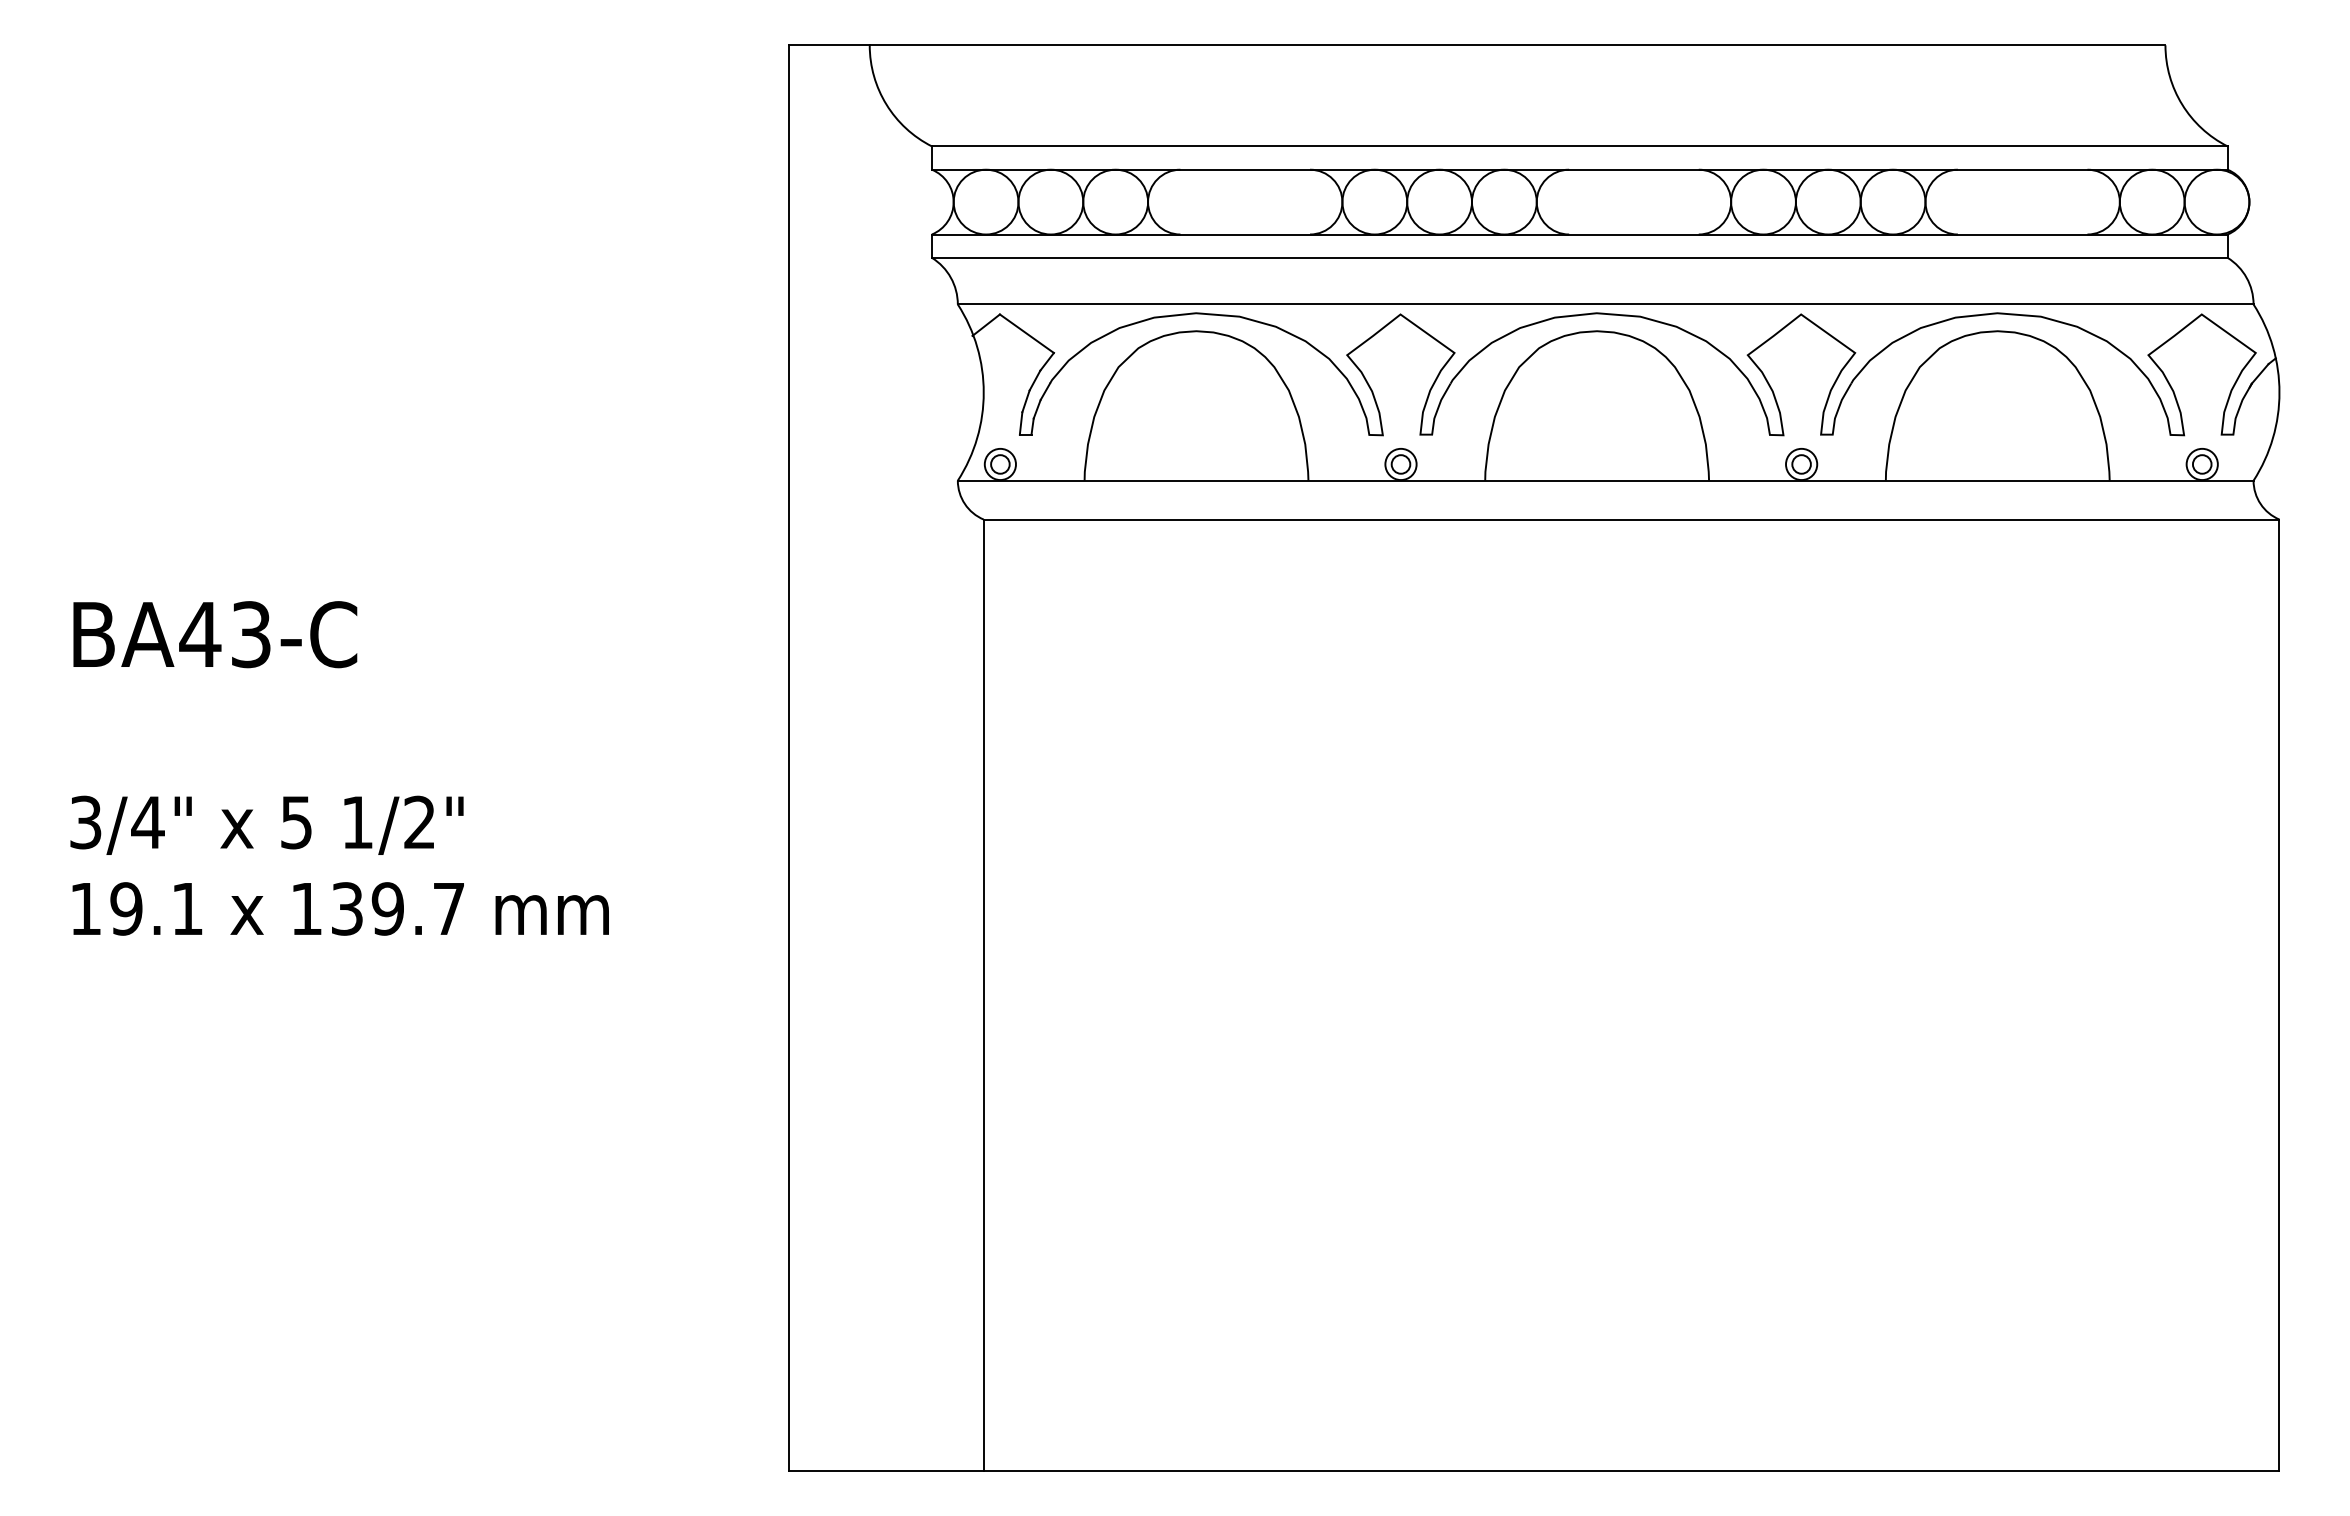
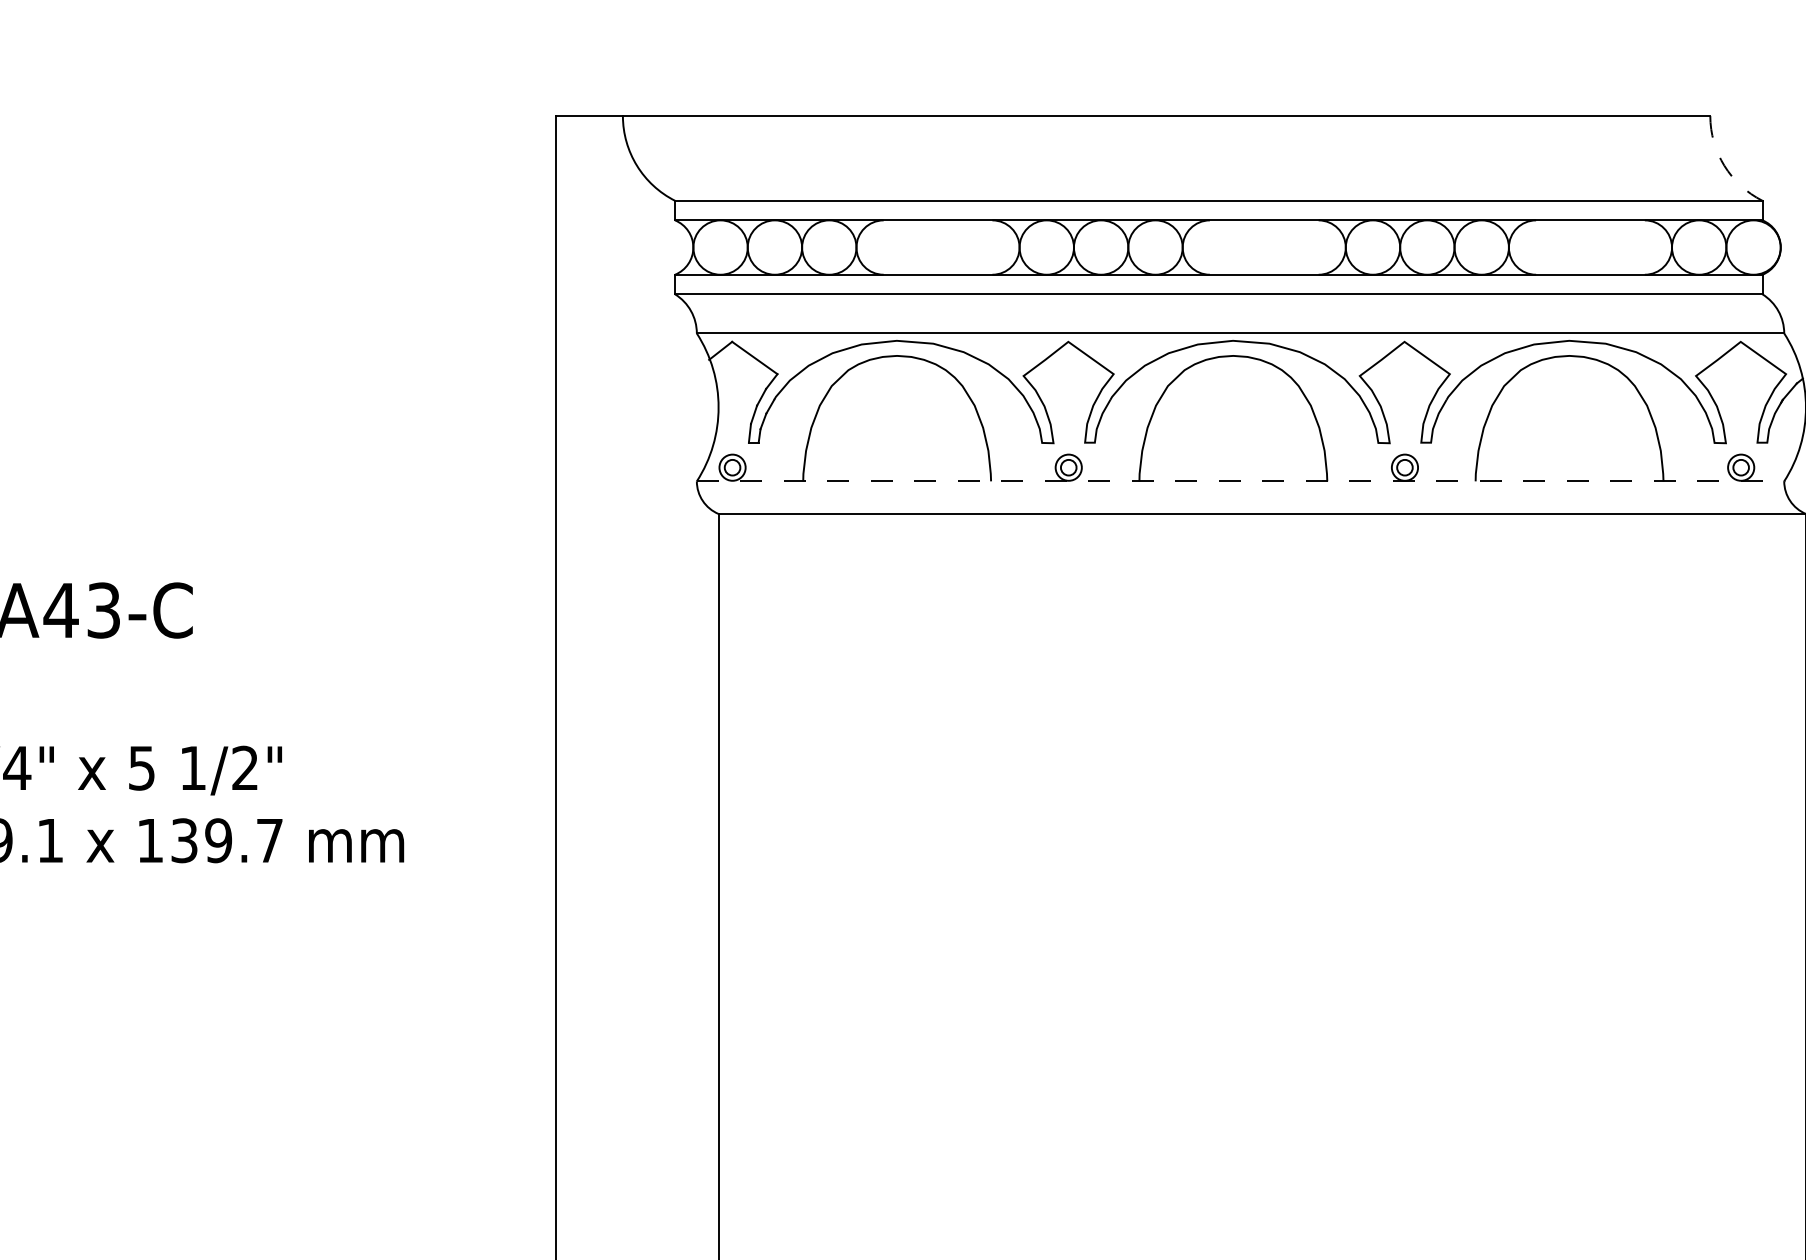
arc: (2182, 104) -> (1724, 165), solid -> dashed
line: (1605, 480) -> (1240, 481), solid -> dashed

